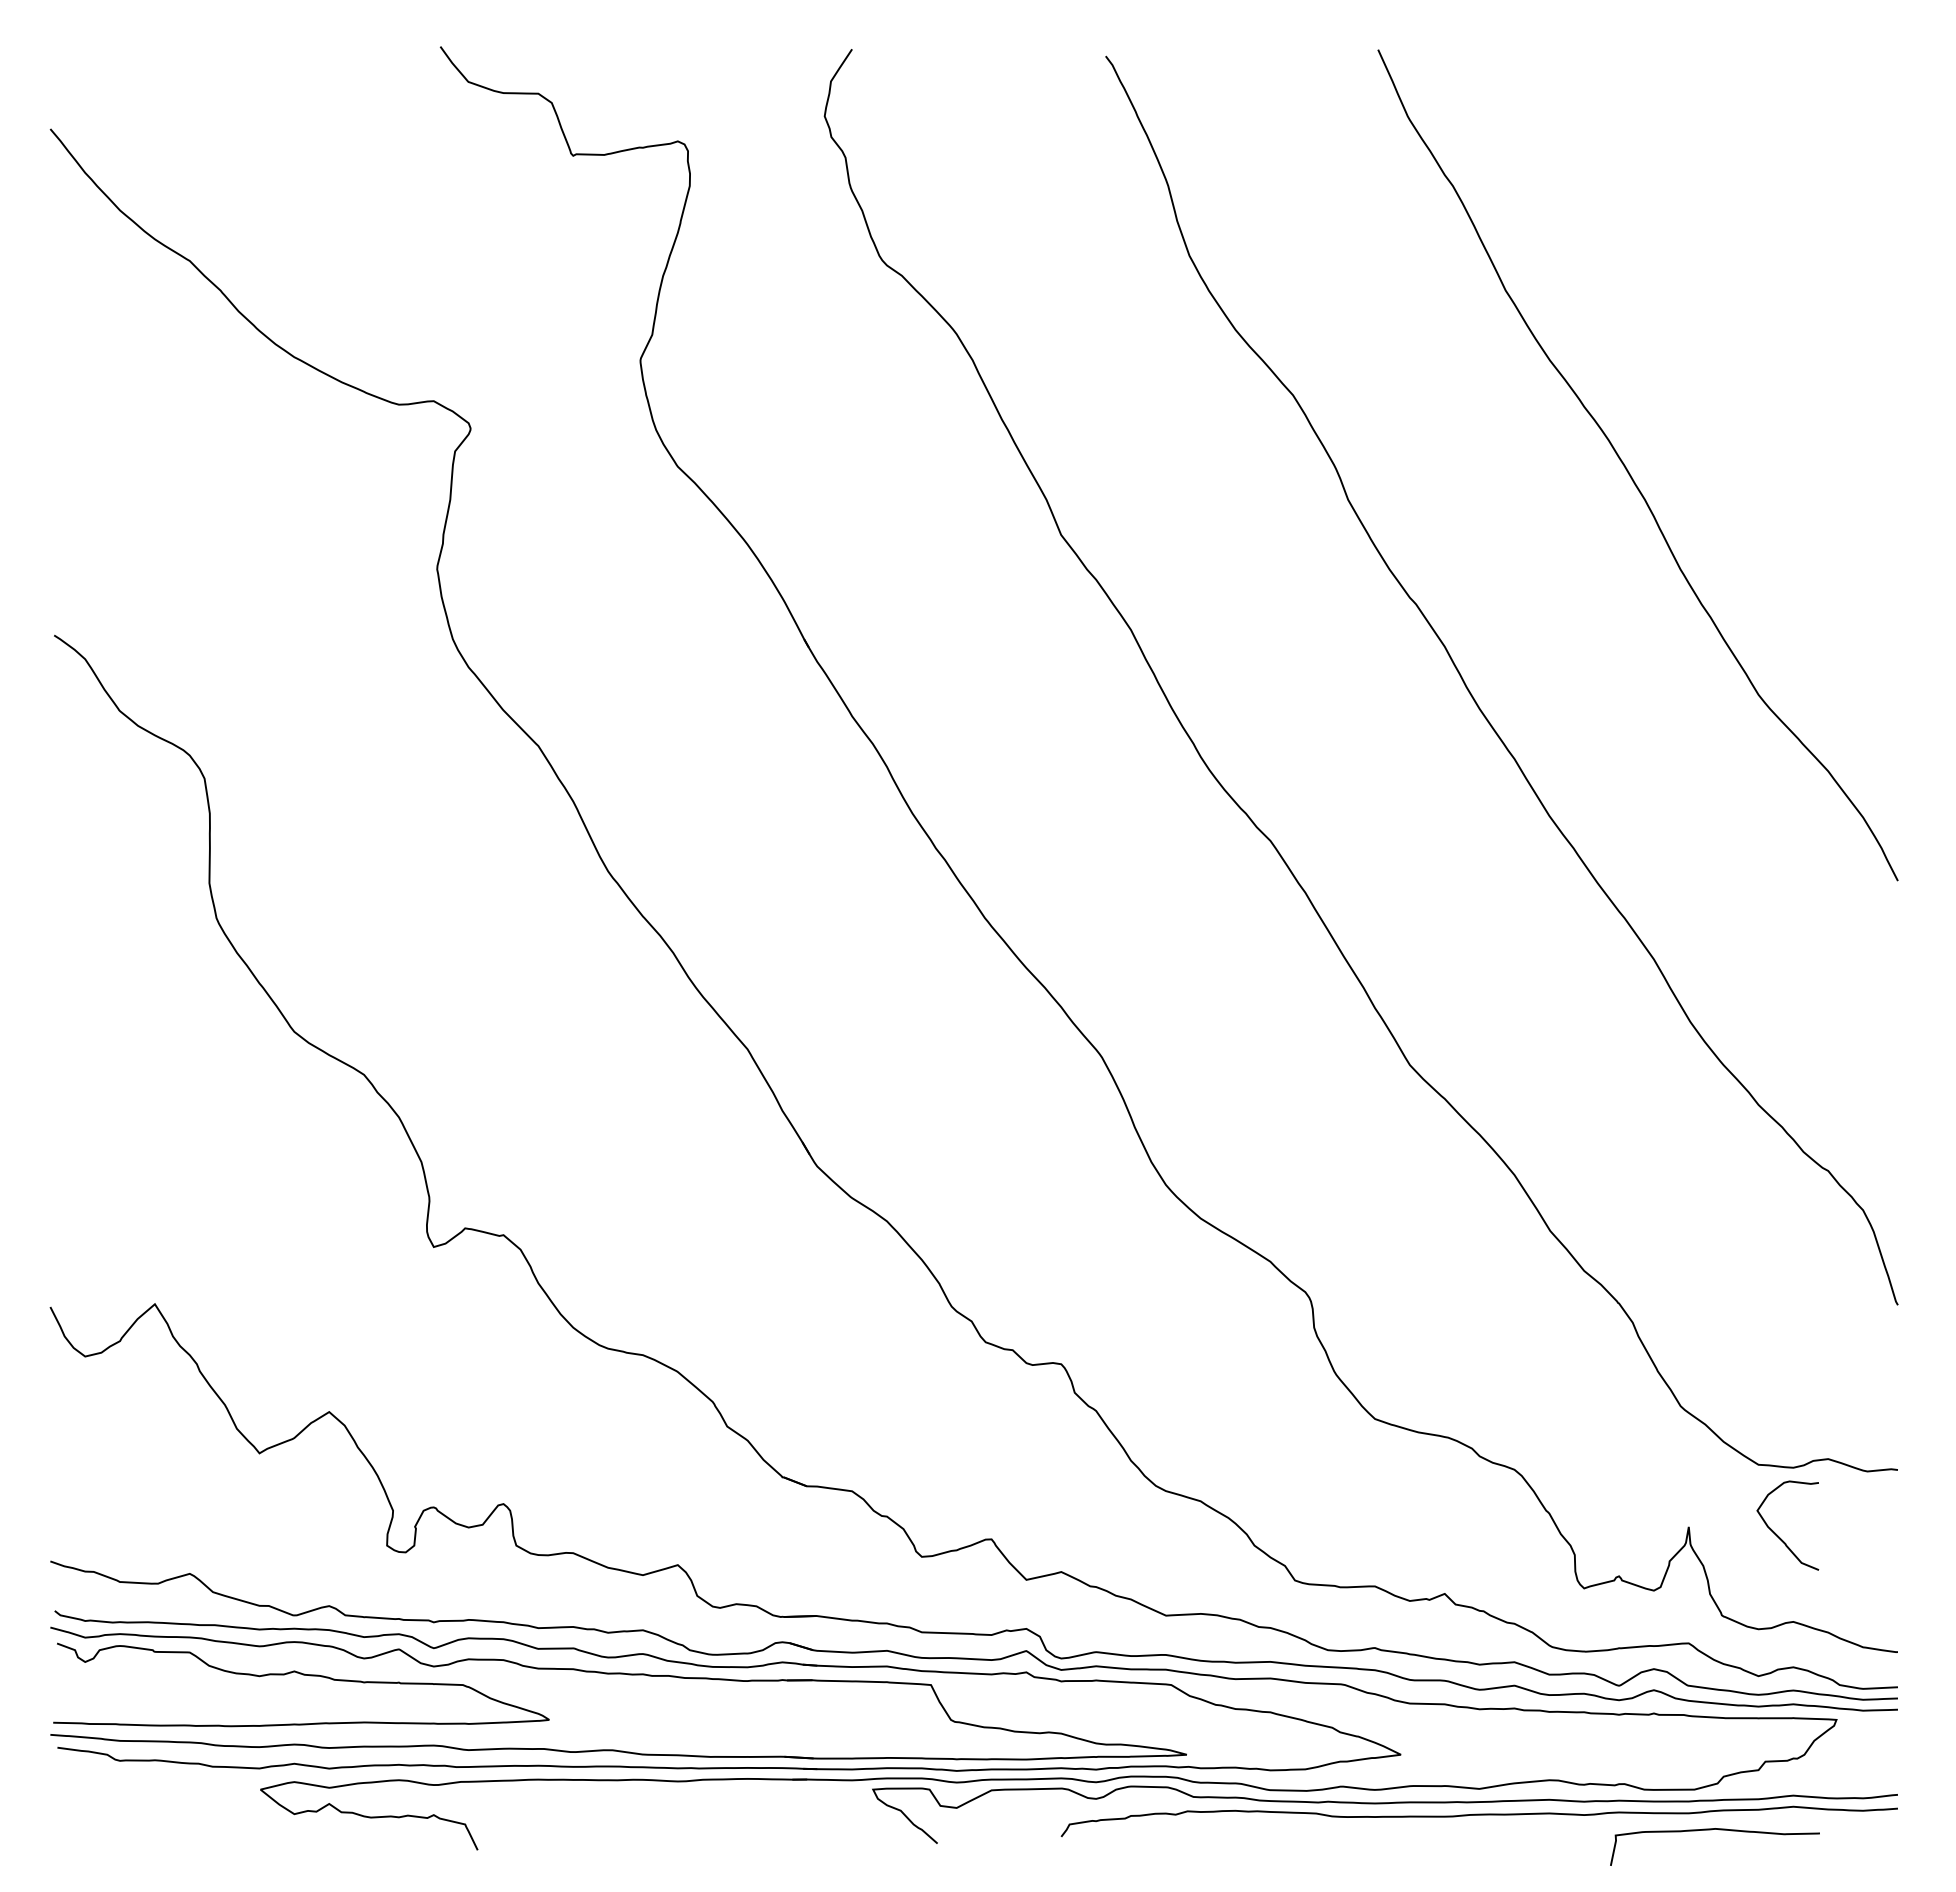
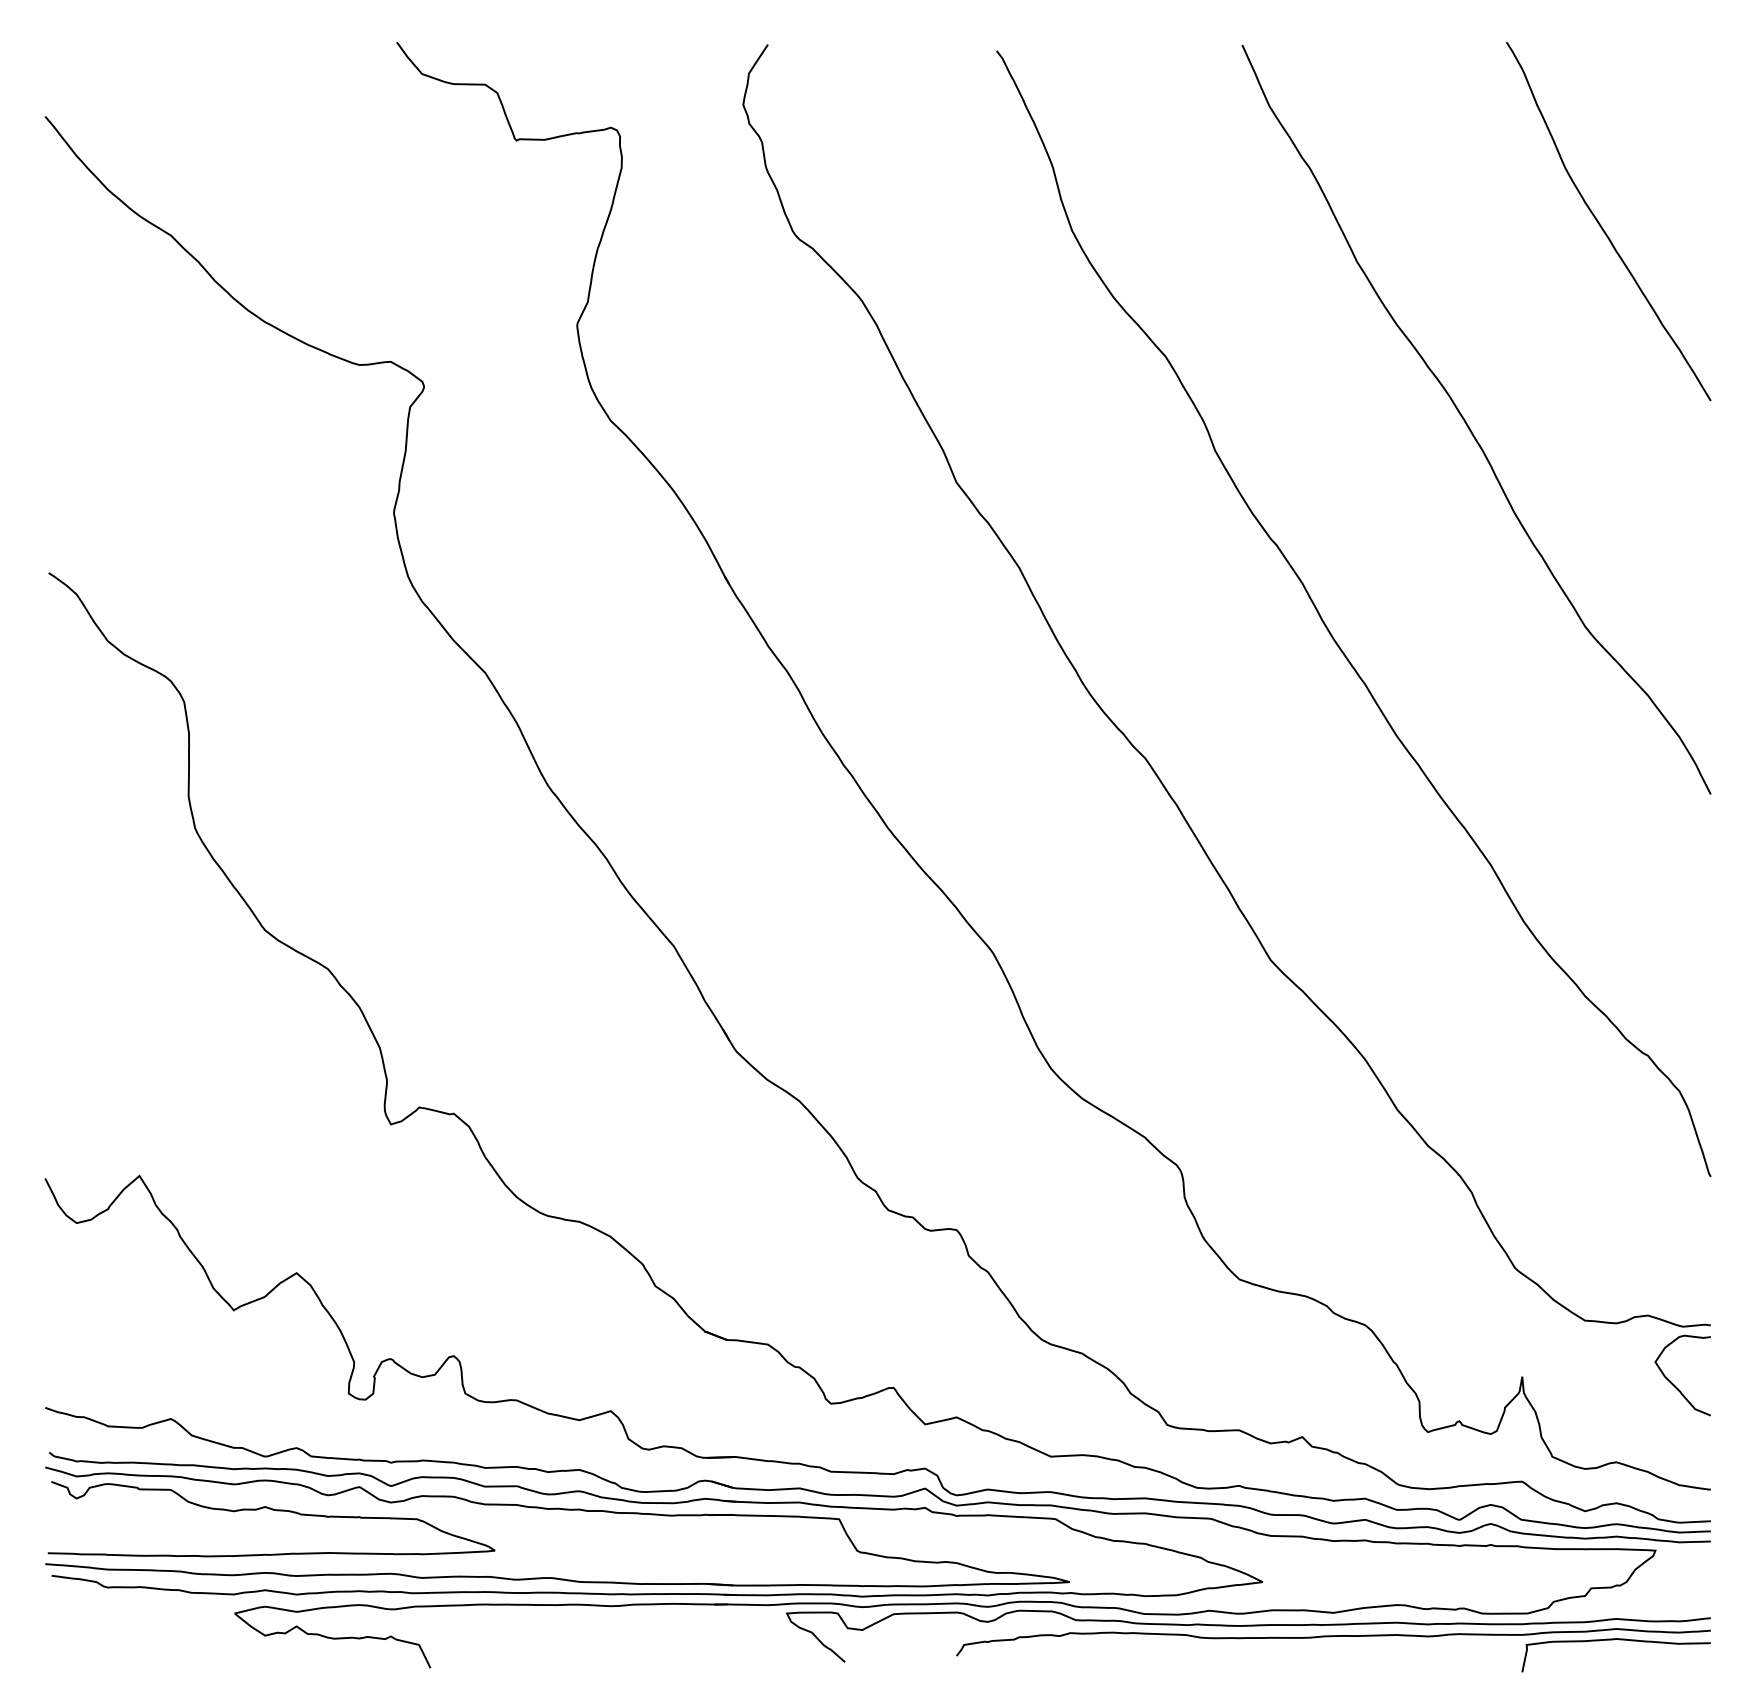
curve: (1776, 249) -> (1601, 225), added
curve: (1777, 1534) -> (1673, 1383), moved
curve: (1711, 1830) -> (1613, 1640), moved

